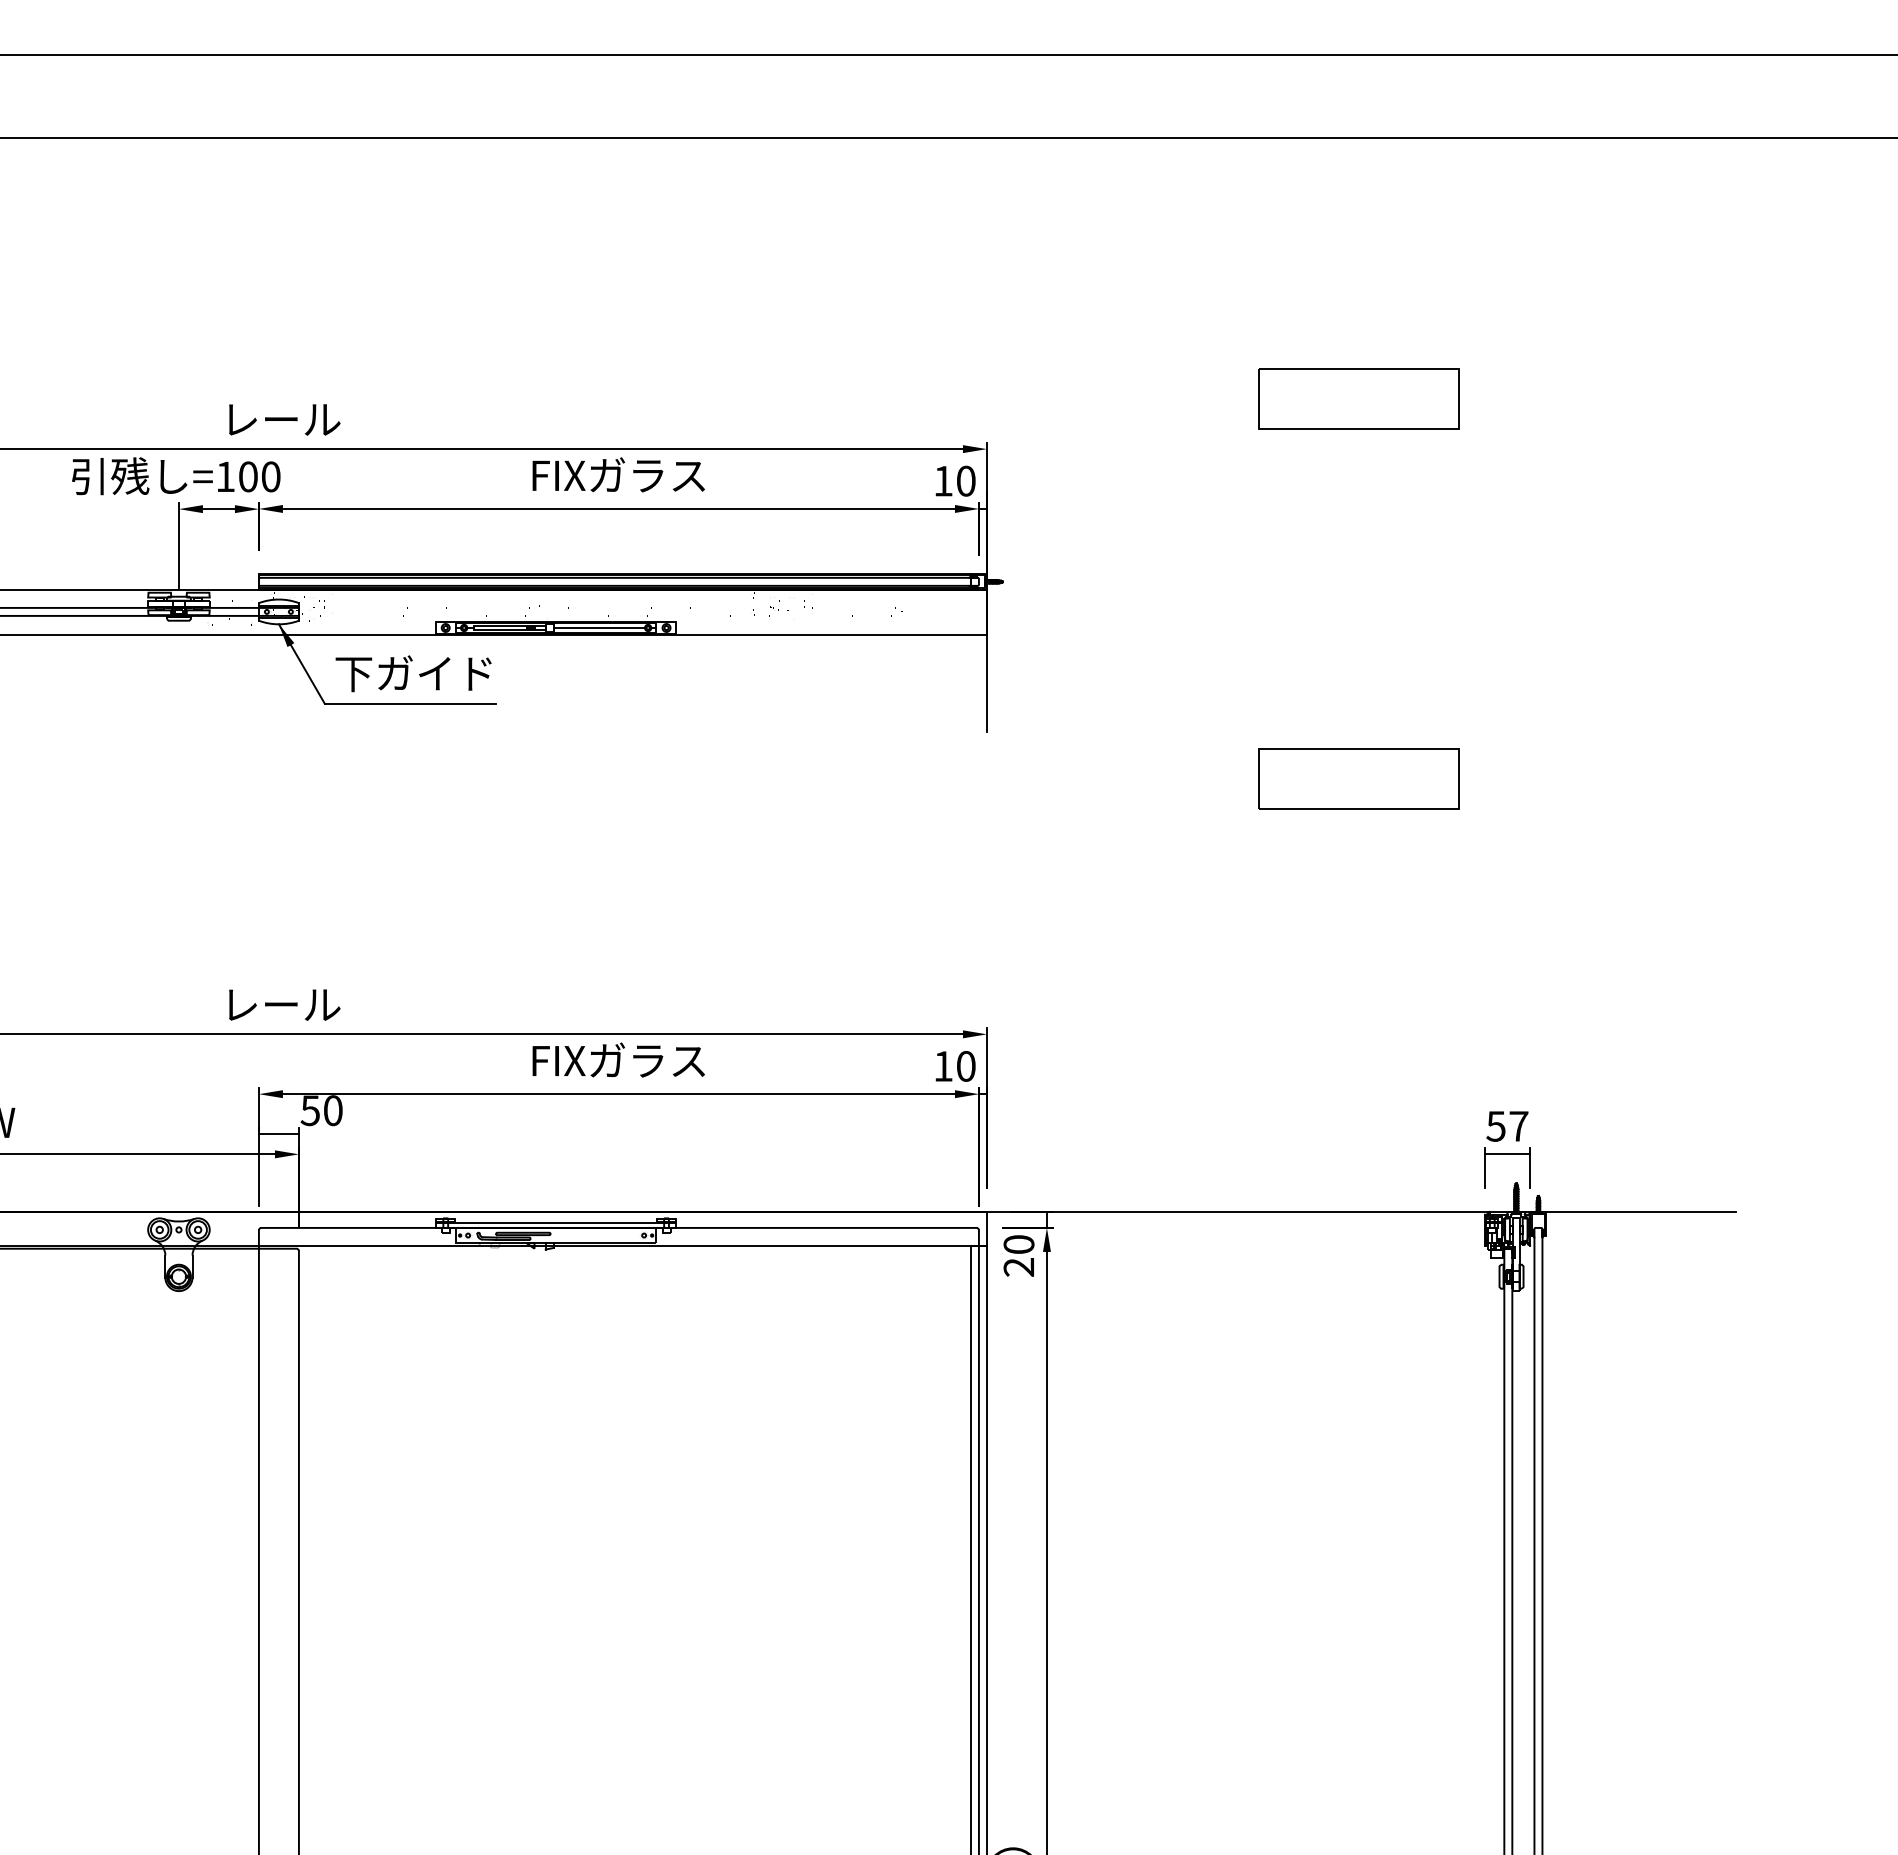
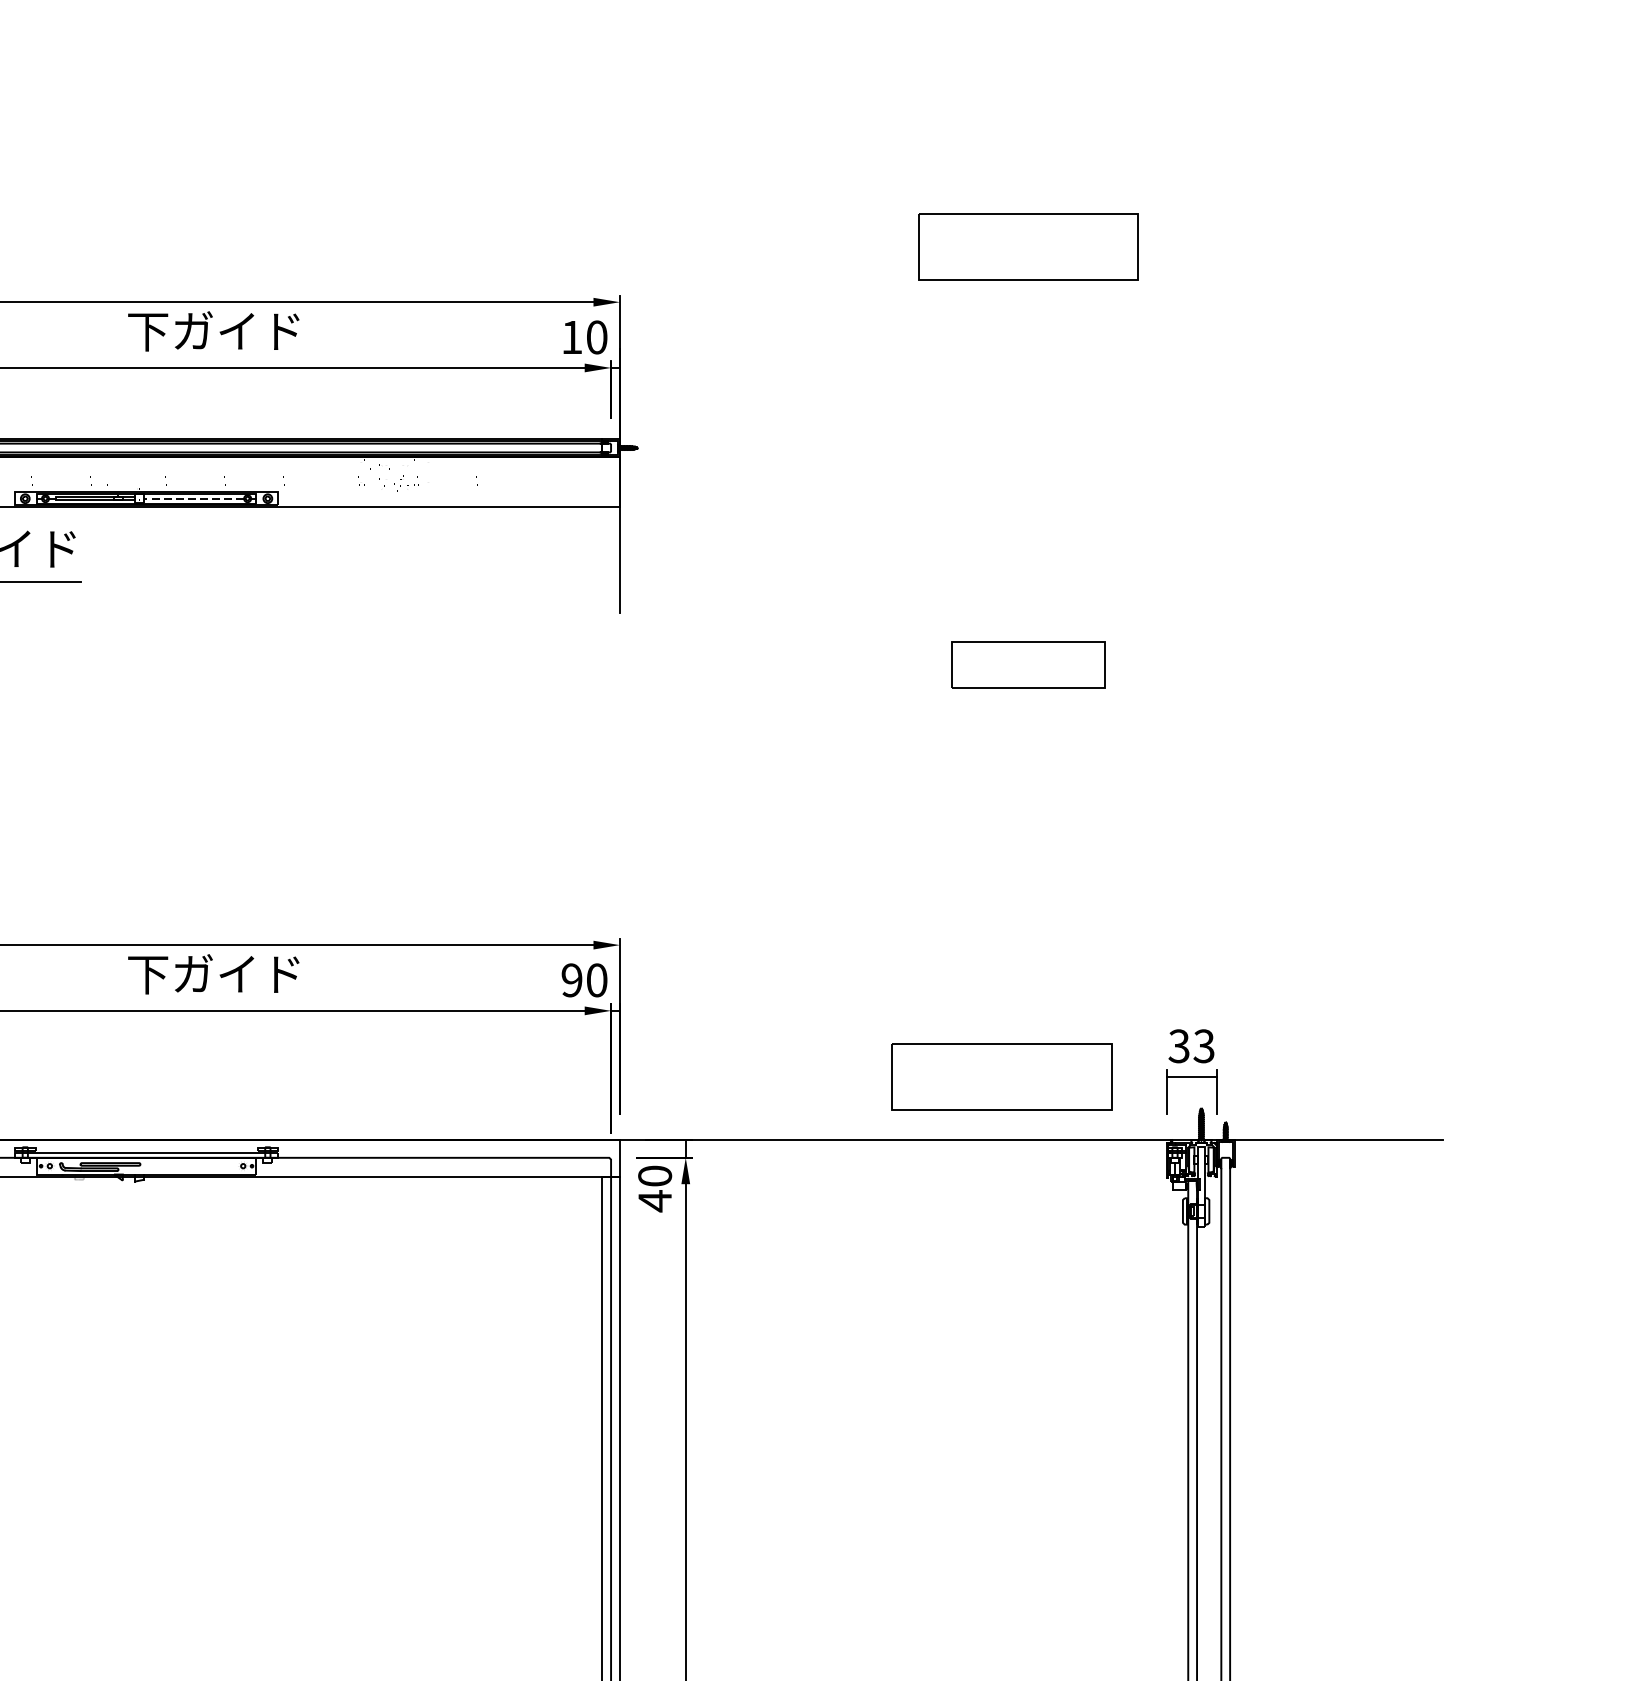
text: (618, 475) -> (215, 331), FIXガラス -> 下ガイド
line: (599, 628) -> (194, 499), solid -> dashed
part: (1358, 778) -> (1028, 664), size x0.7
text: (618, 1060) -> (215, 973), FIXガラス -> 下ガイド
text: (943, 1066) -> (572, 980), 10 -> 90
text: (1507, 1126) -> (1191, 1046), 57 -> 33
part: (1334, 1153) -> (1001, 1076), added
text: (1018, 1267) -> (654, 1201), 20 -> 40

